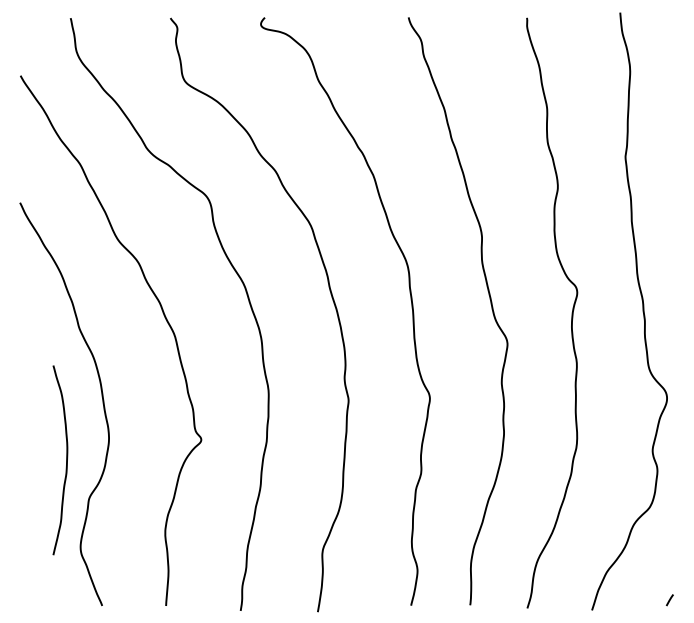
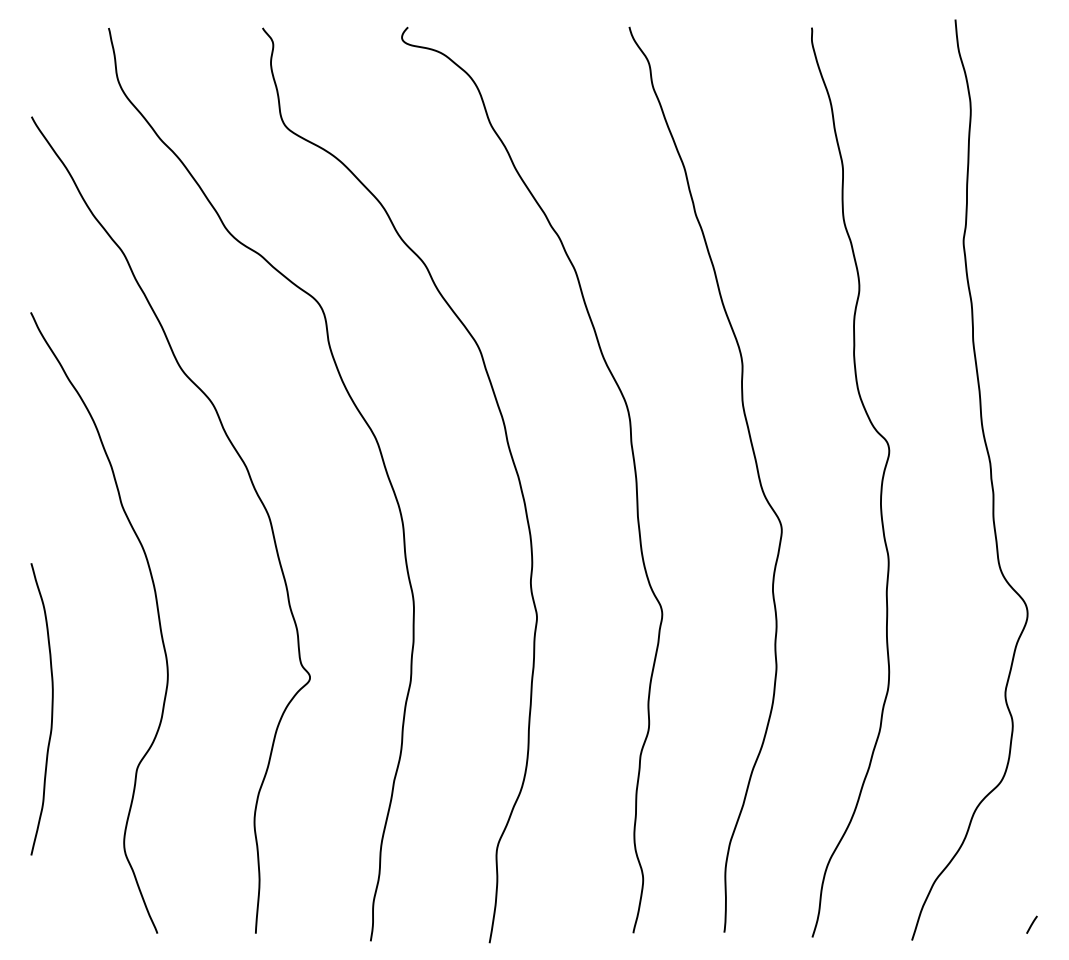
curve: (66, 460) -> (51, 709), moved

